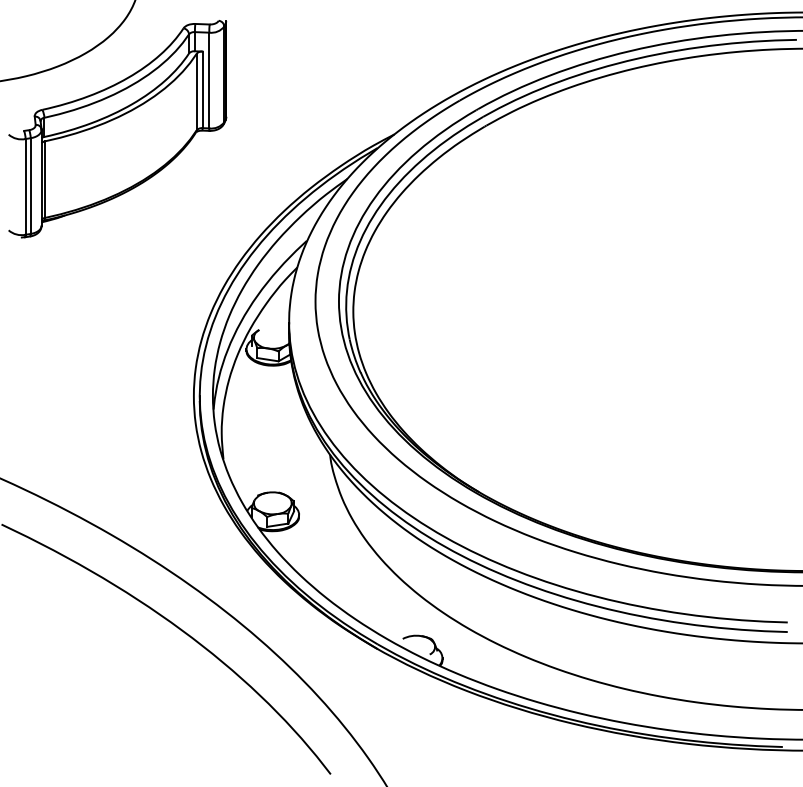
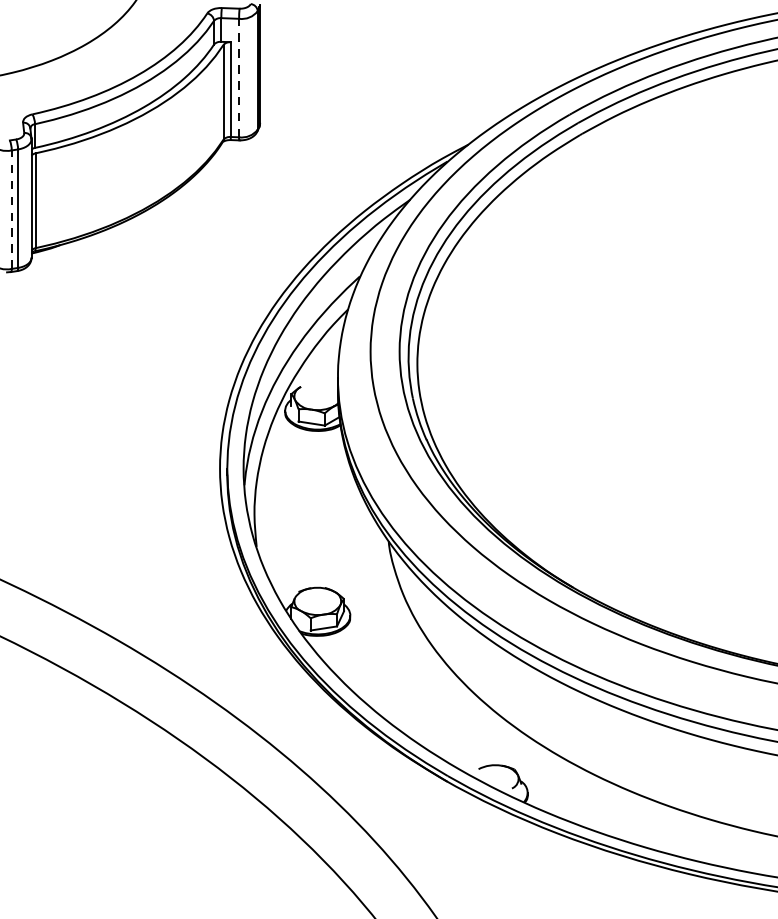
line: (209, 80) -> (239, 78), solid -> dashed
line: (25, 186) -> (11, 209), solid -> dashed

